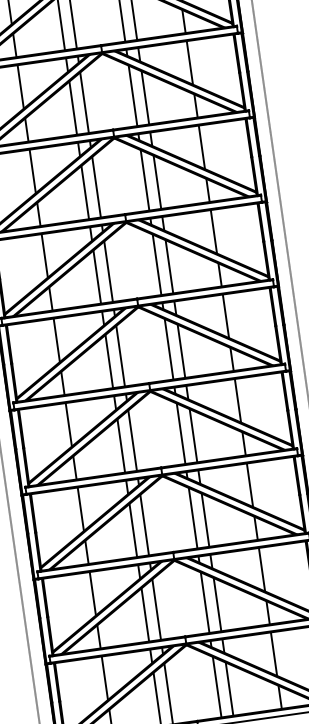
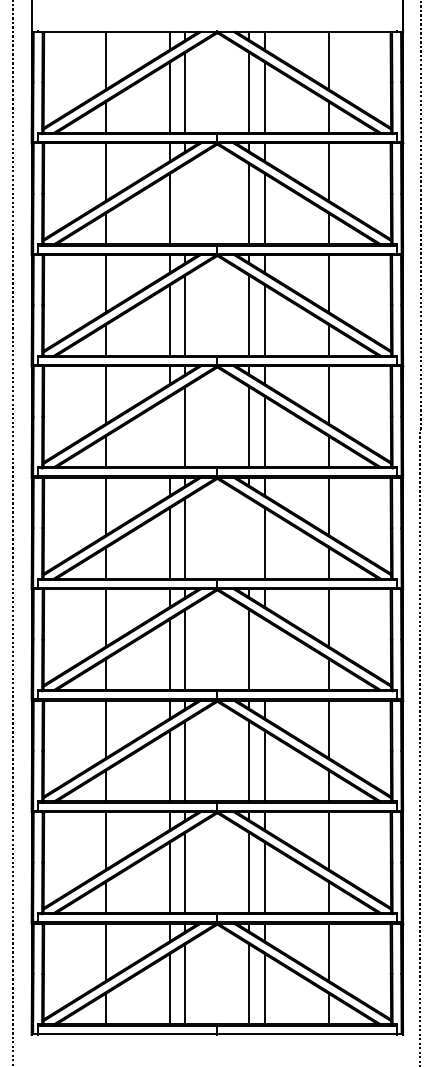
line: (84, 102) -> (185, 204), removed
line: (97, 277) -> (169, 432), removed
line: (169, 349) -> (249, 538), removed
line: (193, 435) -> (265, 654), removed

